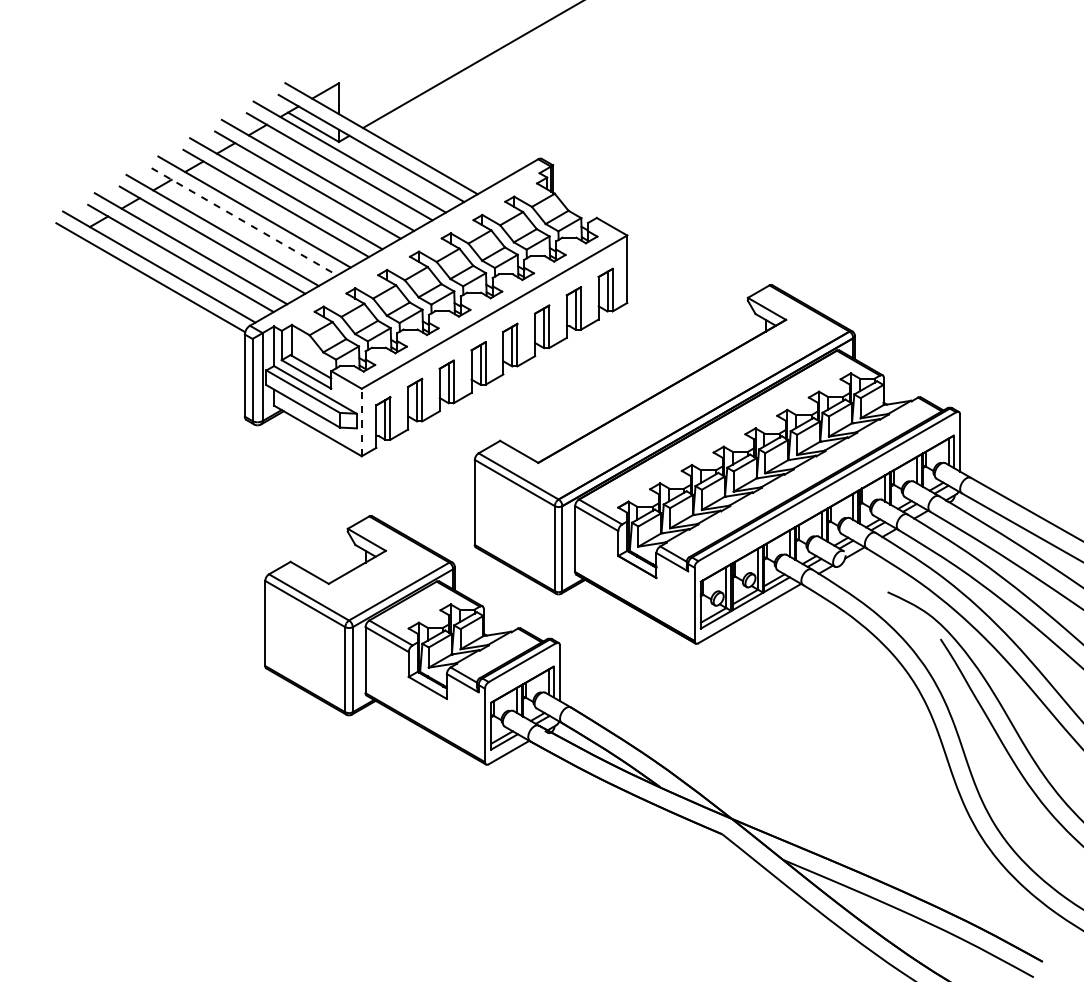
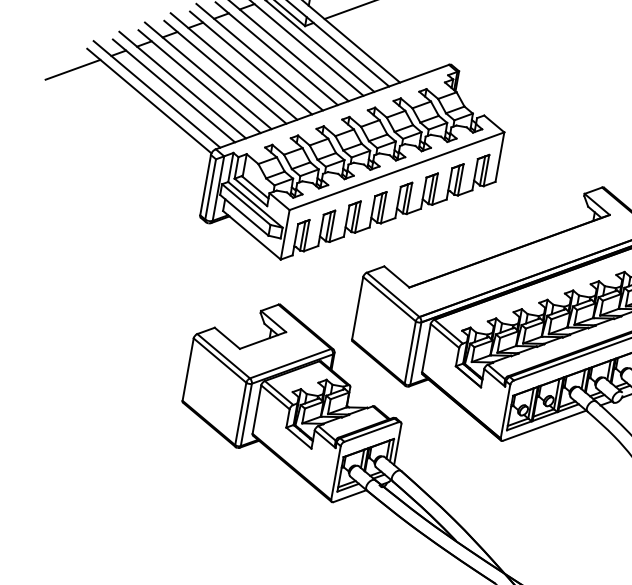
line: (244, 222) -> (225, 72), dashed -> solid
line: (42, 253) -> (73, 69), added
line: (361, 422) -> (284, 234), dashed -> solid

